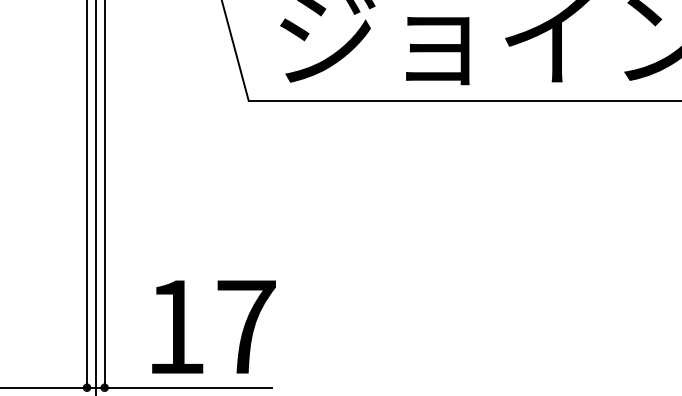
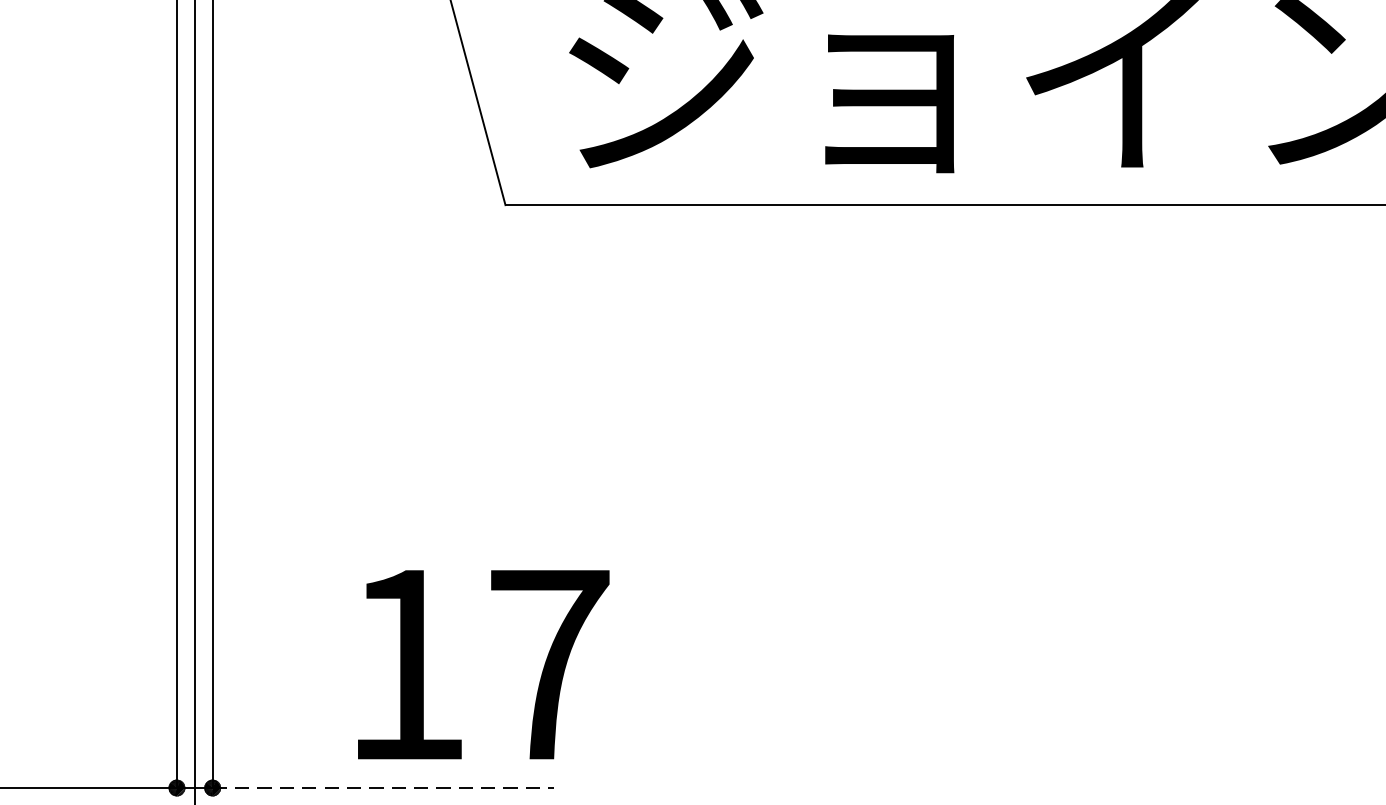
text: (213, 326) -> (482, 663), moved
line: (188, 387) -> (383, 787), solid -> dashed

